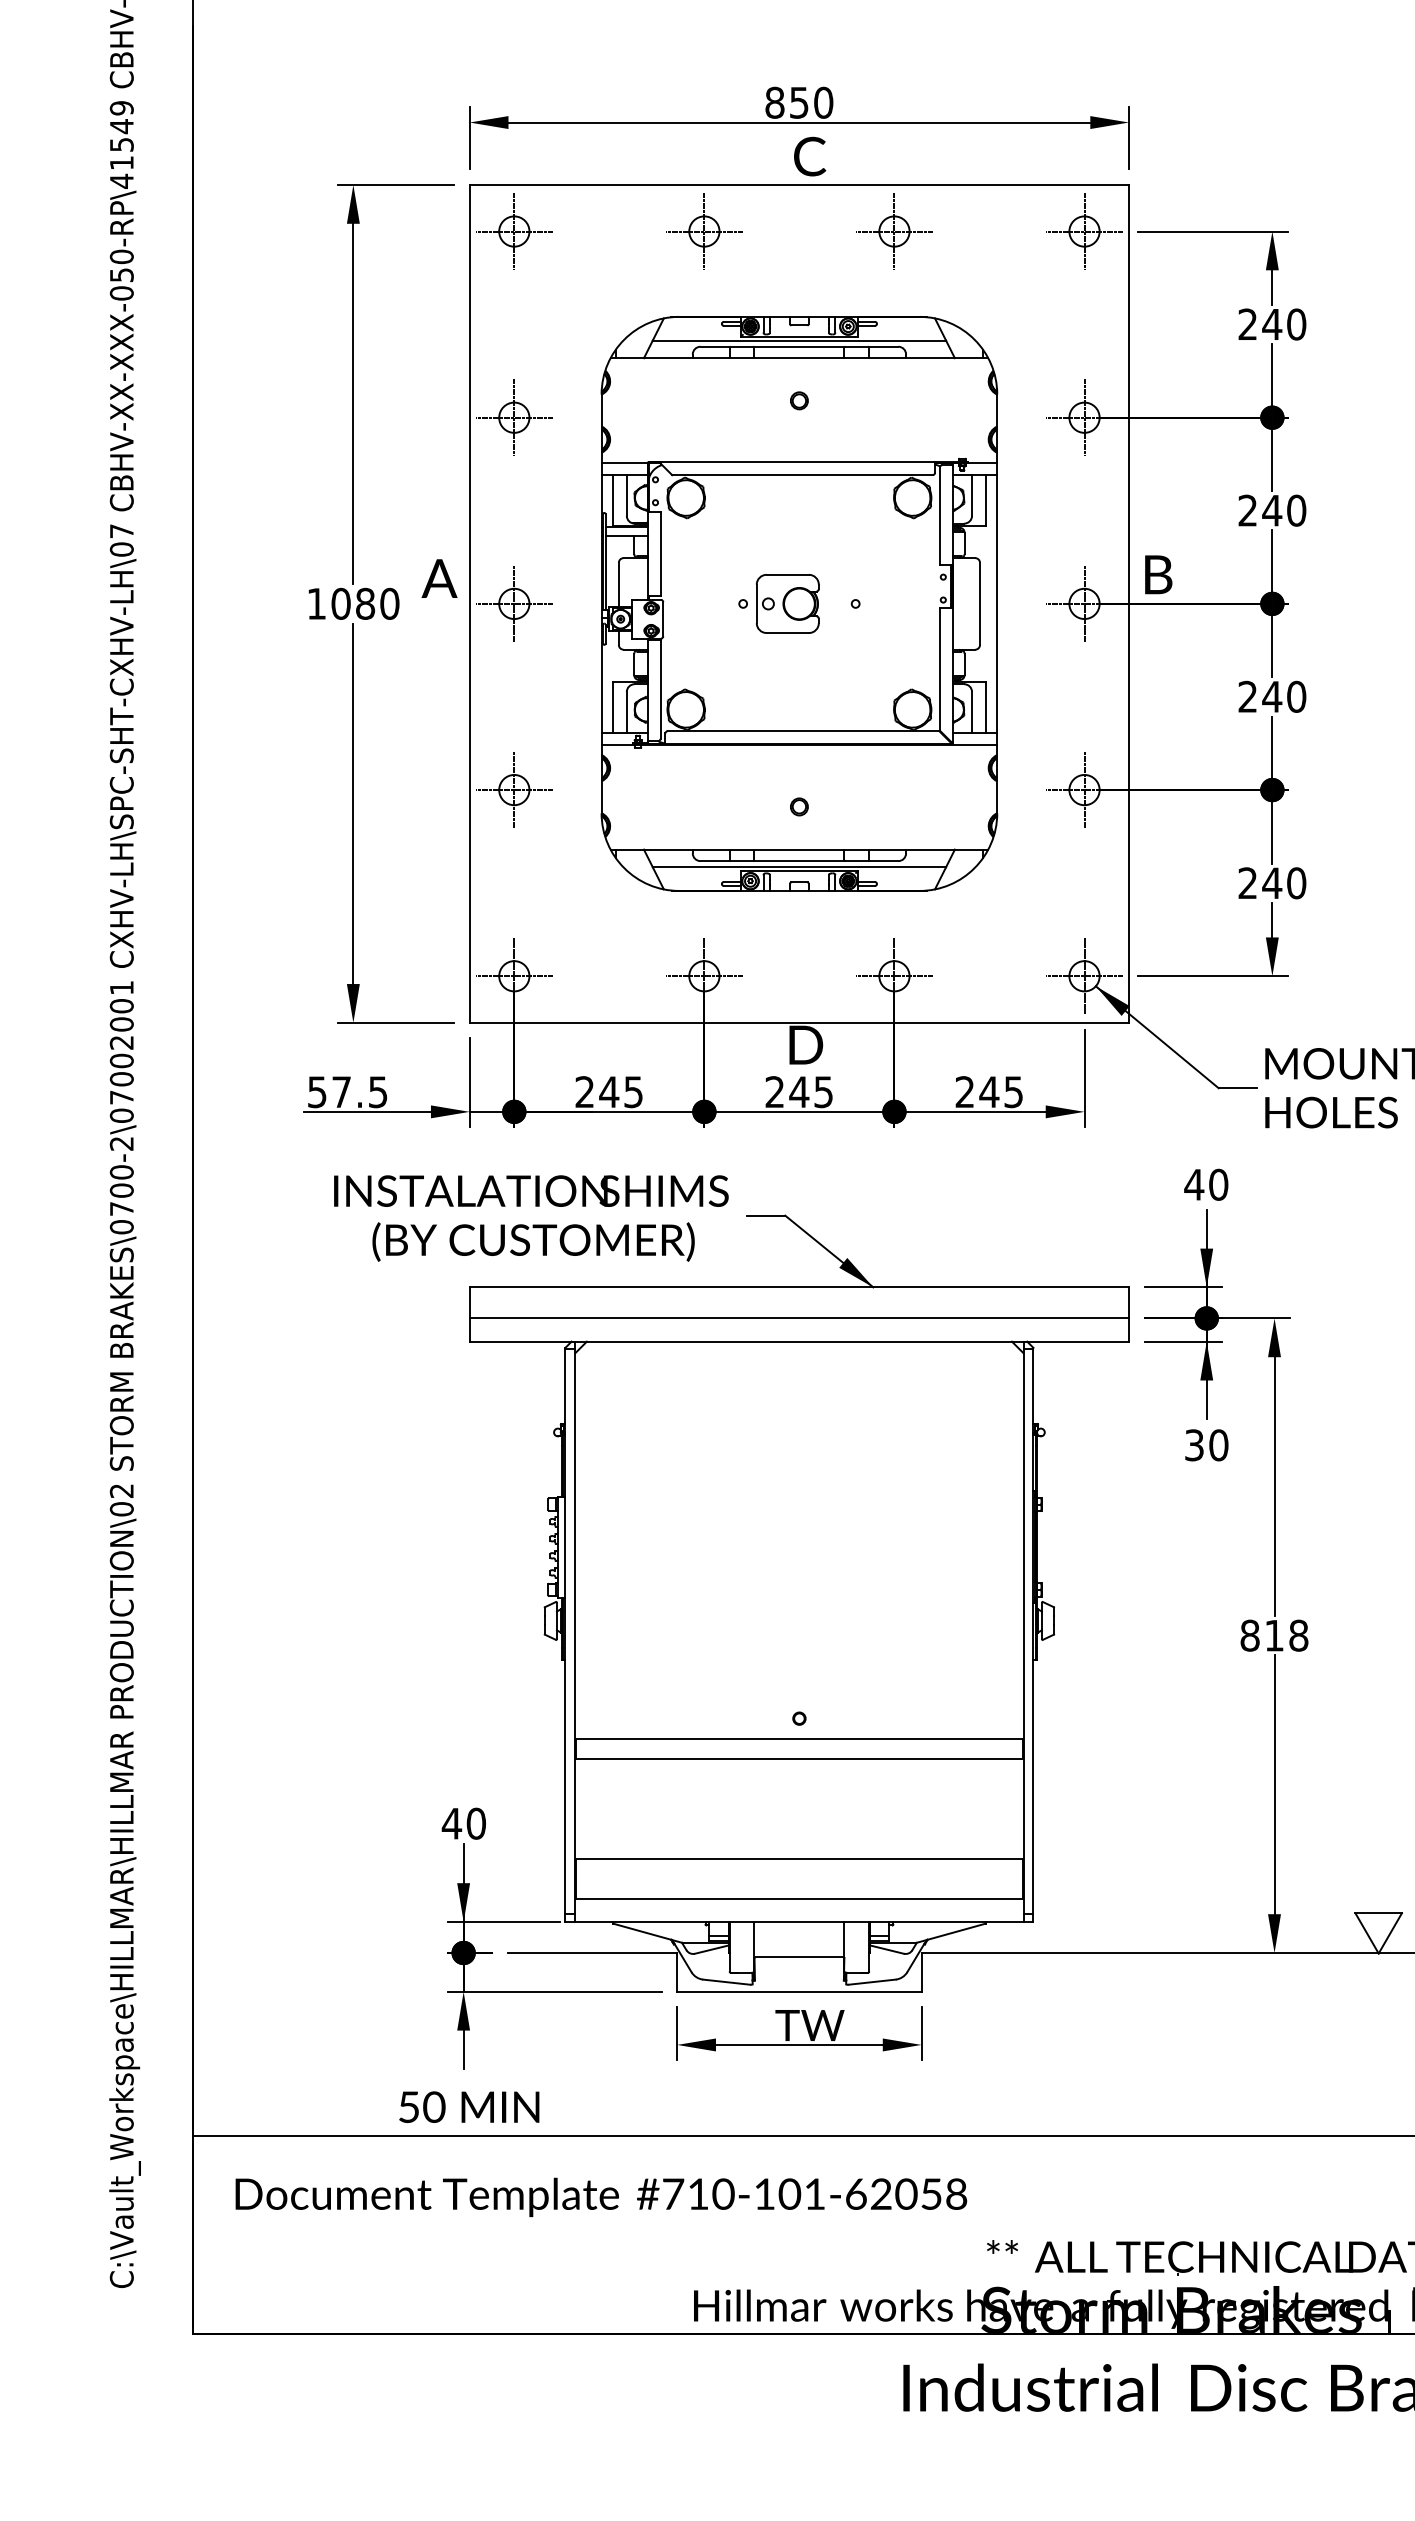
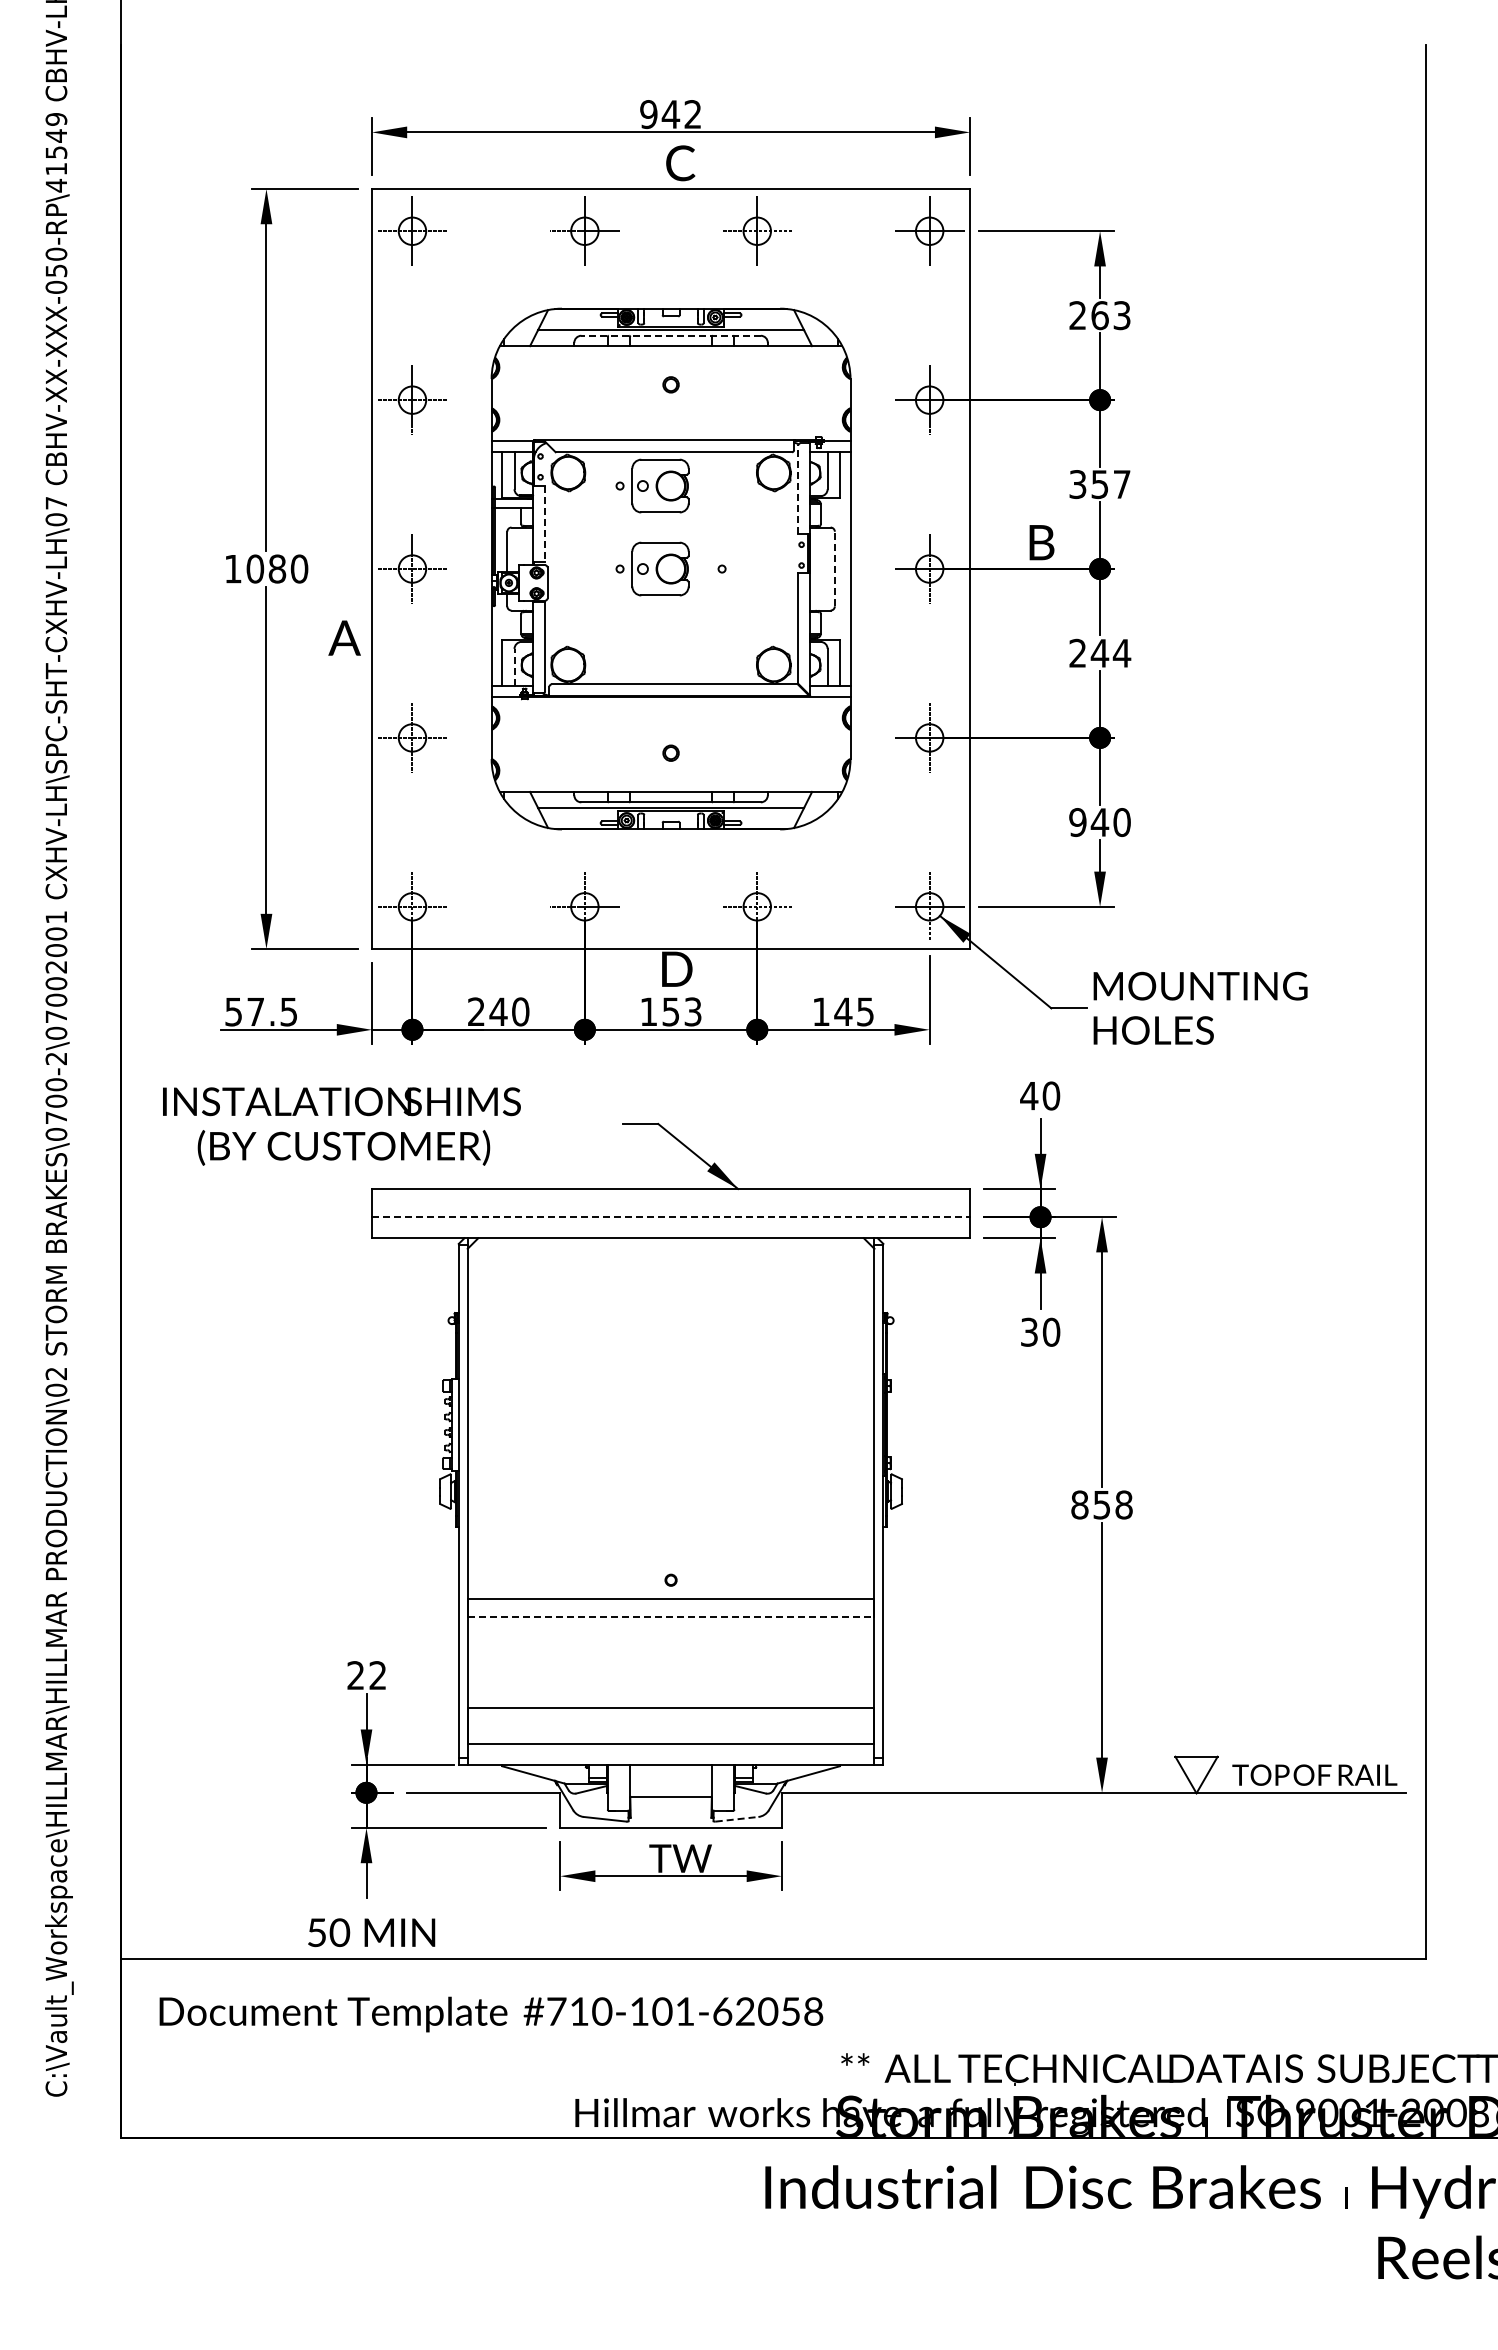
text: (798, 102) -> (670, 114), 850 -> 942
text: (1283, 324) -> (1110, 315), 240 -> 263
line: (799, 346) -> (671, 335), solid -> dashed
text: (1271, 510) -> (1099, 484), 240 -> 357
part: (778, 511) -> (652, 485), added
line: (939, 516) -> (798, 489), solid -> dashed
line: (660, 554) -> (545, 524), solid -> dashed
text: (1158, 574) -> (1041, 542), moved
text: (439, 577) -> (344, 637), moved
line: (979, 603) -> (834, 568), solid -> dashed
text: (1295, 695) -> (1121, 652), 240 -> 244
line: (626, 712) -> (514, 667), solid -> dashed
text: (1247, 883) -> (1077, 822), 240 -> 940
text: (633, 1091) -> (520, 1011), 245 -> 240
text: (798, 1091) -> (670, 1011), 245 -> 153
text: (964, 1091) -> (820, 1011), 245 -> 145
text: (530, 1218) -> (341, 1126), moved
line: (799, 1318) -> (671, 1217), solid -> dashed
text: (1273, 1636) -> (1101, 1505), 818 -> 858
line: (799, 1758) -> (671, 1616), solid -> dashed
text: (463, 1823) -> (366, 1675), 40 -> 22
line: (872, 1982) -> (737, 1819), solid -> dashed

